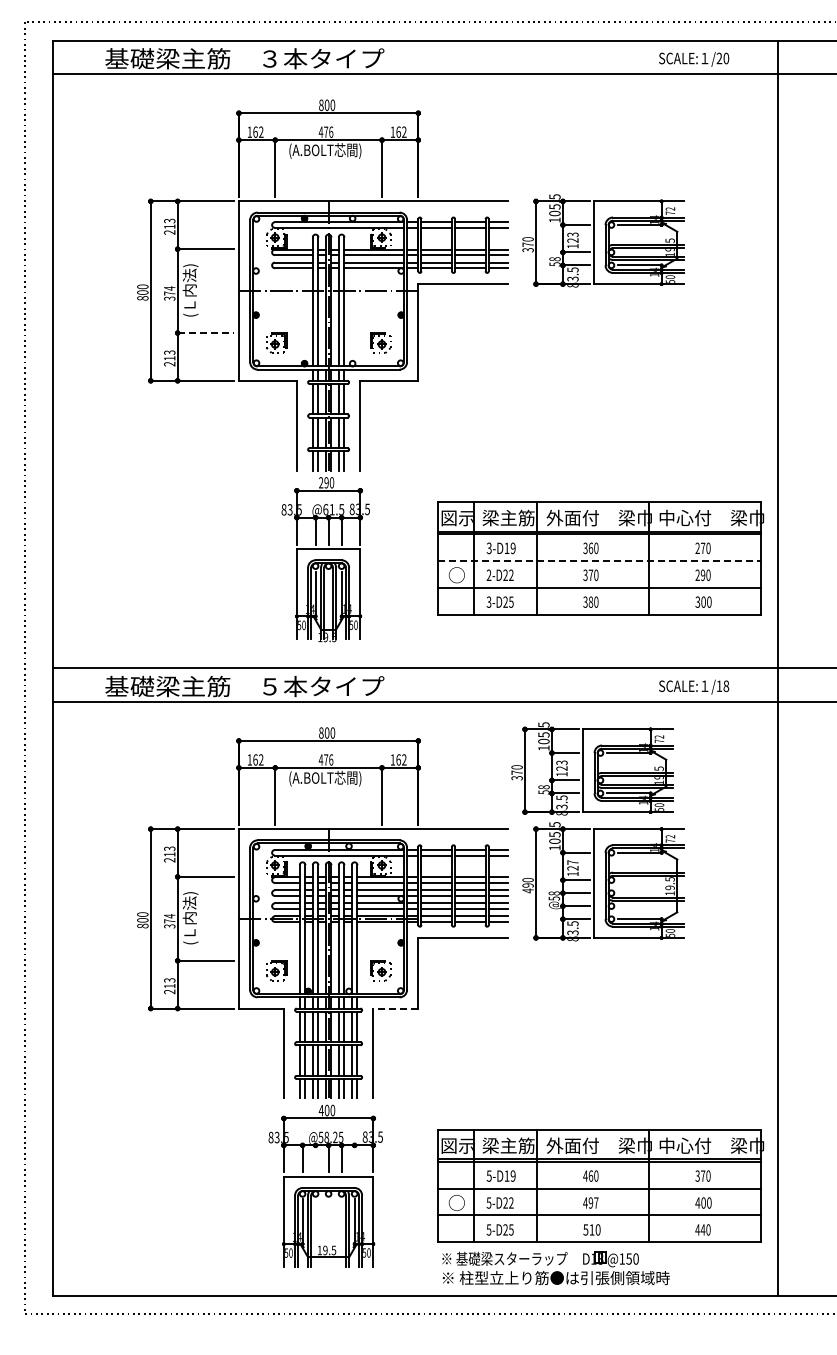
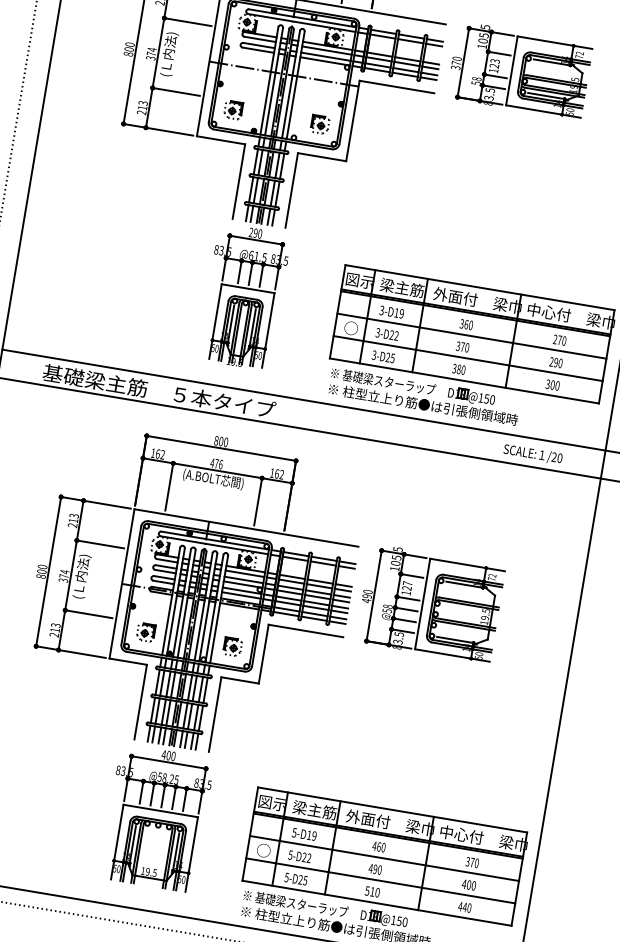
line: (206, 333) -> (176, 92), dashed -> solid
line: (599, 560) -> (471, 335), dashed -> solid
text: (488, 575) -> (377, 332), 2-D22 -> 3-D22
part: (555, 640) -> (424, 396), added
text: (722, 685) -> (556, 457), /18 -> /20
part: (592, 768) -> (437, 508), removed
line: (395, 1008) -> (239, 680), dashed -> solid
line: (315, 1158) -> (152, 793), added
line: (354, 1158) -> (184, 799), added
text: (596, 1202) -> (380, 869), 497 -> 490

